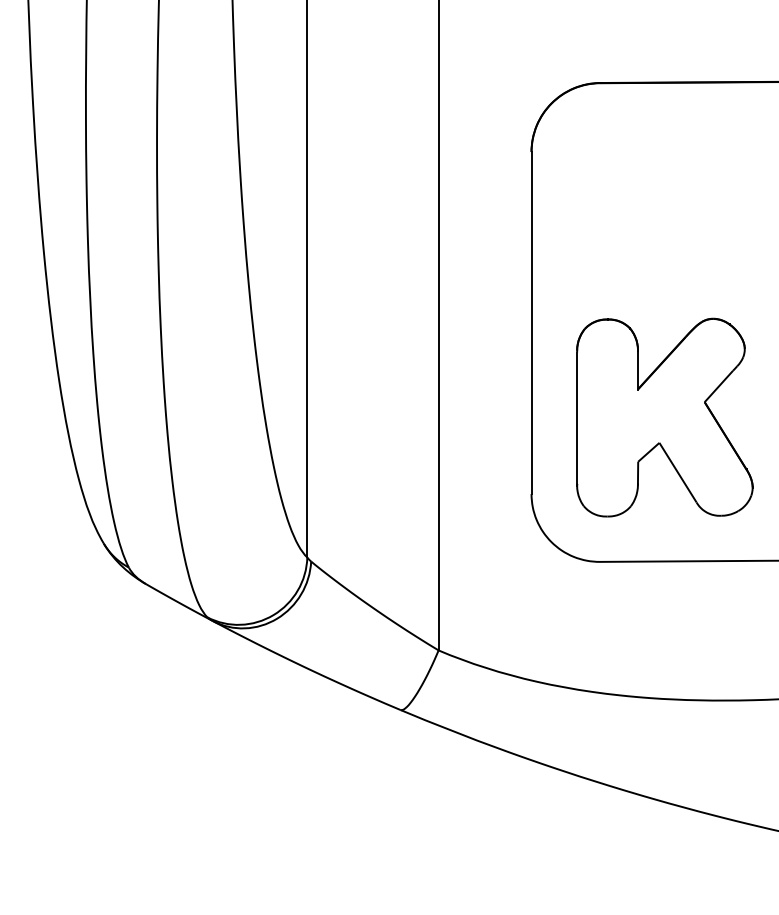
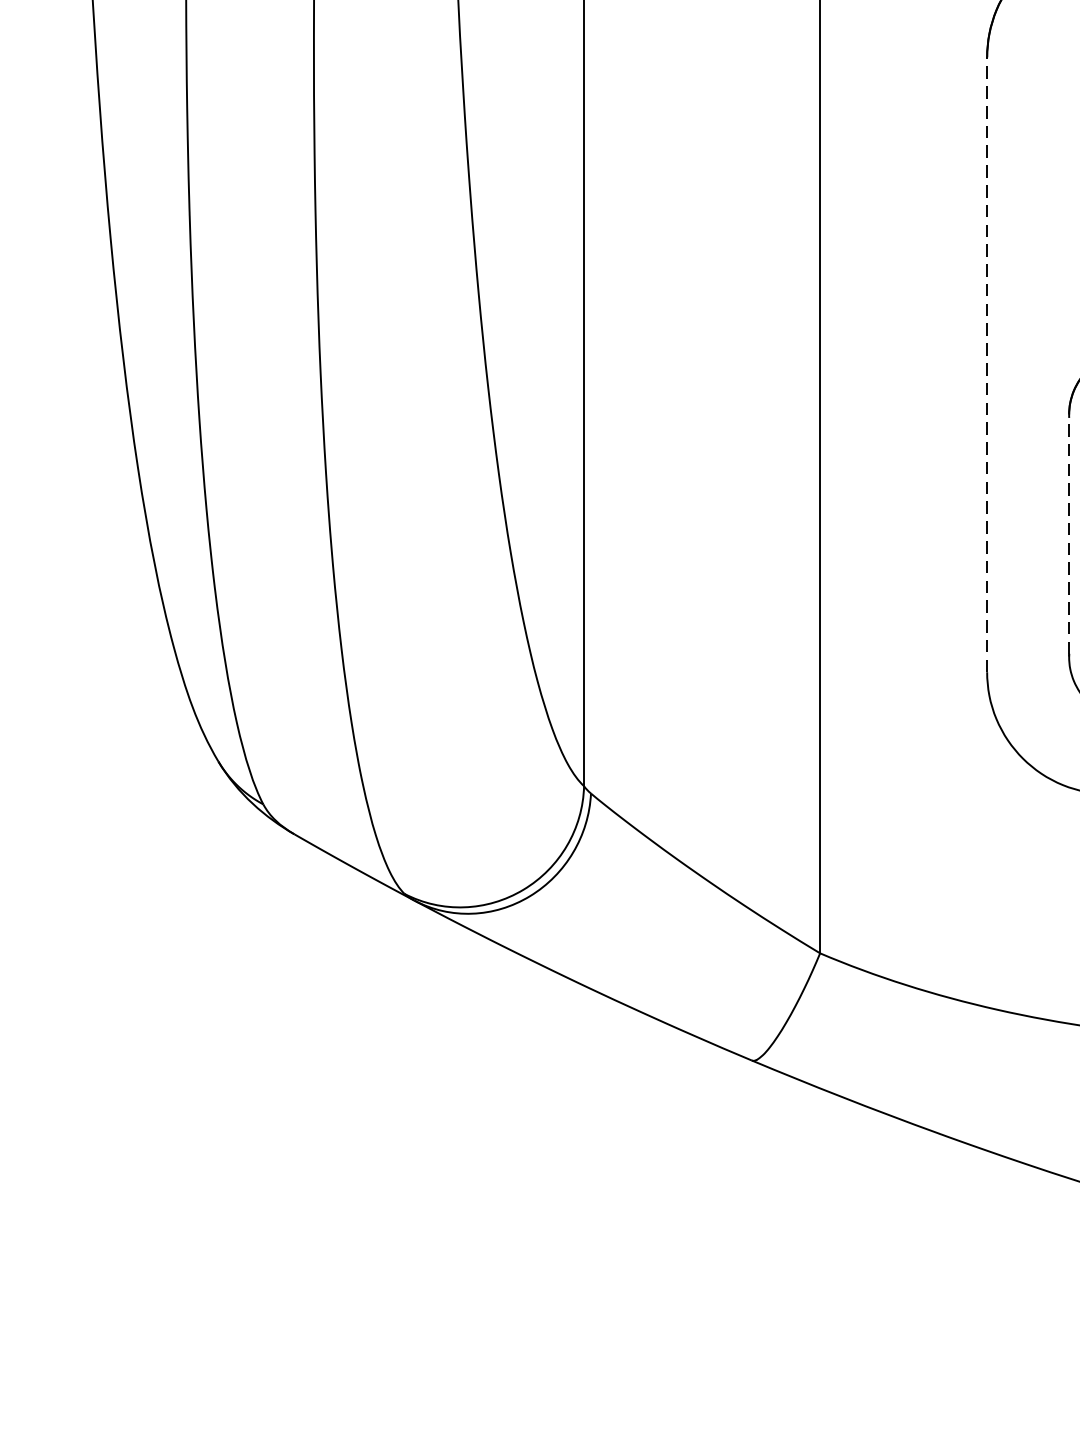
line: (531, 322) -> (987, 363), solid -> dashed
line: (577, 418) -> (1069, 536), solid -> dashed

